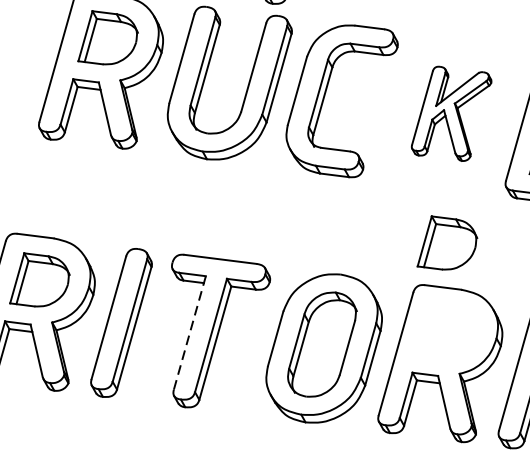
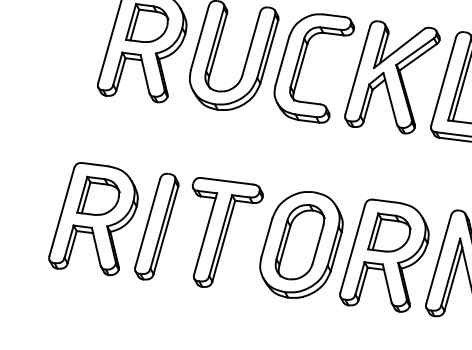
part: (451, 113) -> (392, 77), size x1.67
part: (447, 242) -> (389, 232), moved
line: (189, 332) -> (205, 233), dashed -> solid

